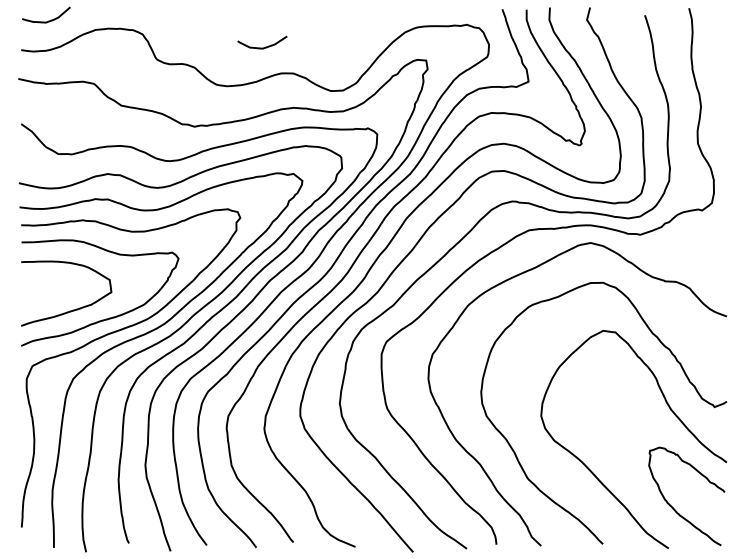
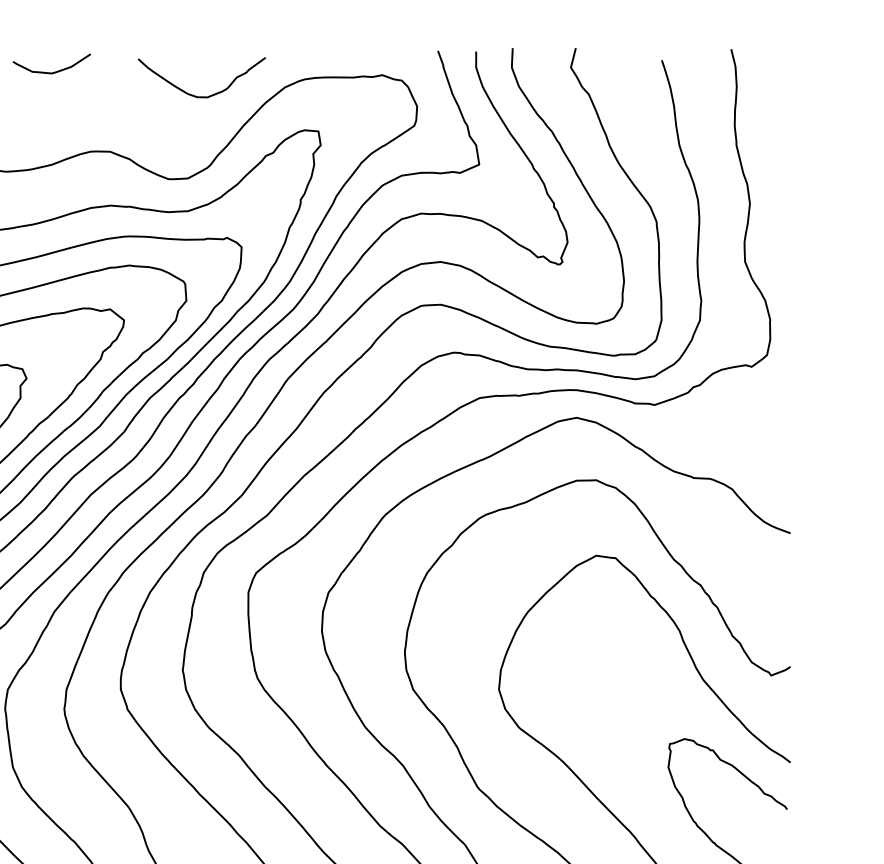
curve: (351, 37) -> (201, 95), added
curve: (265, 46) -> (56, 70), moved

